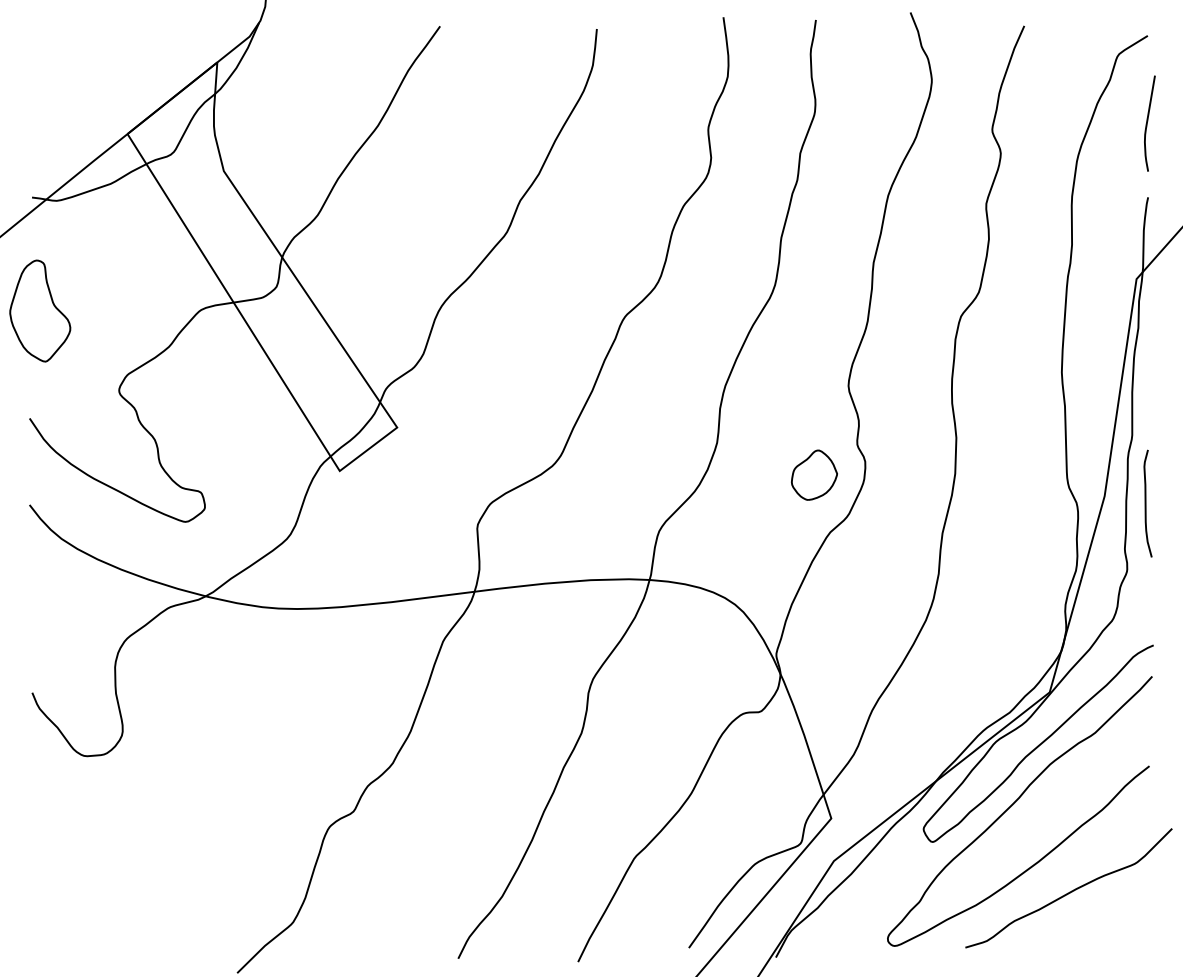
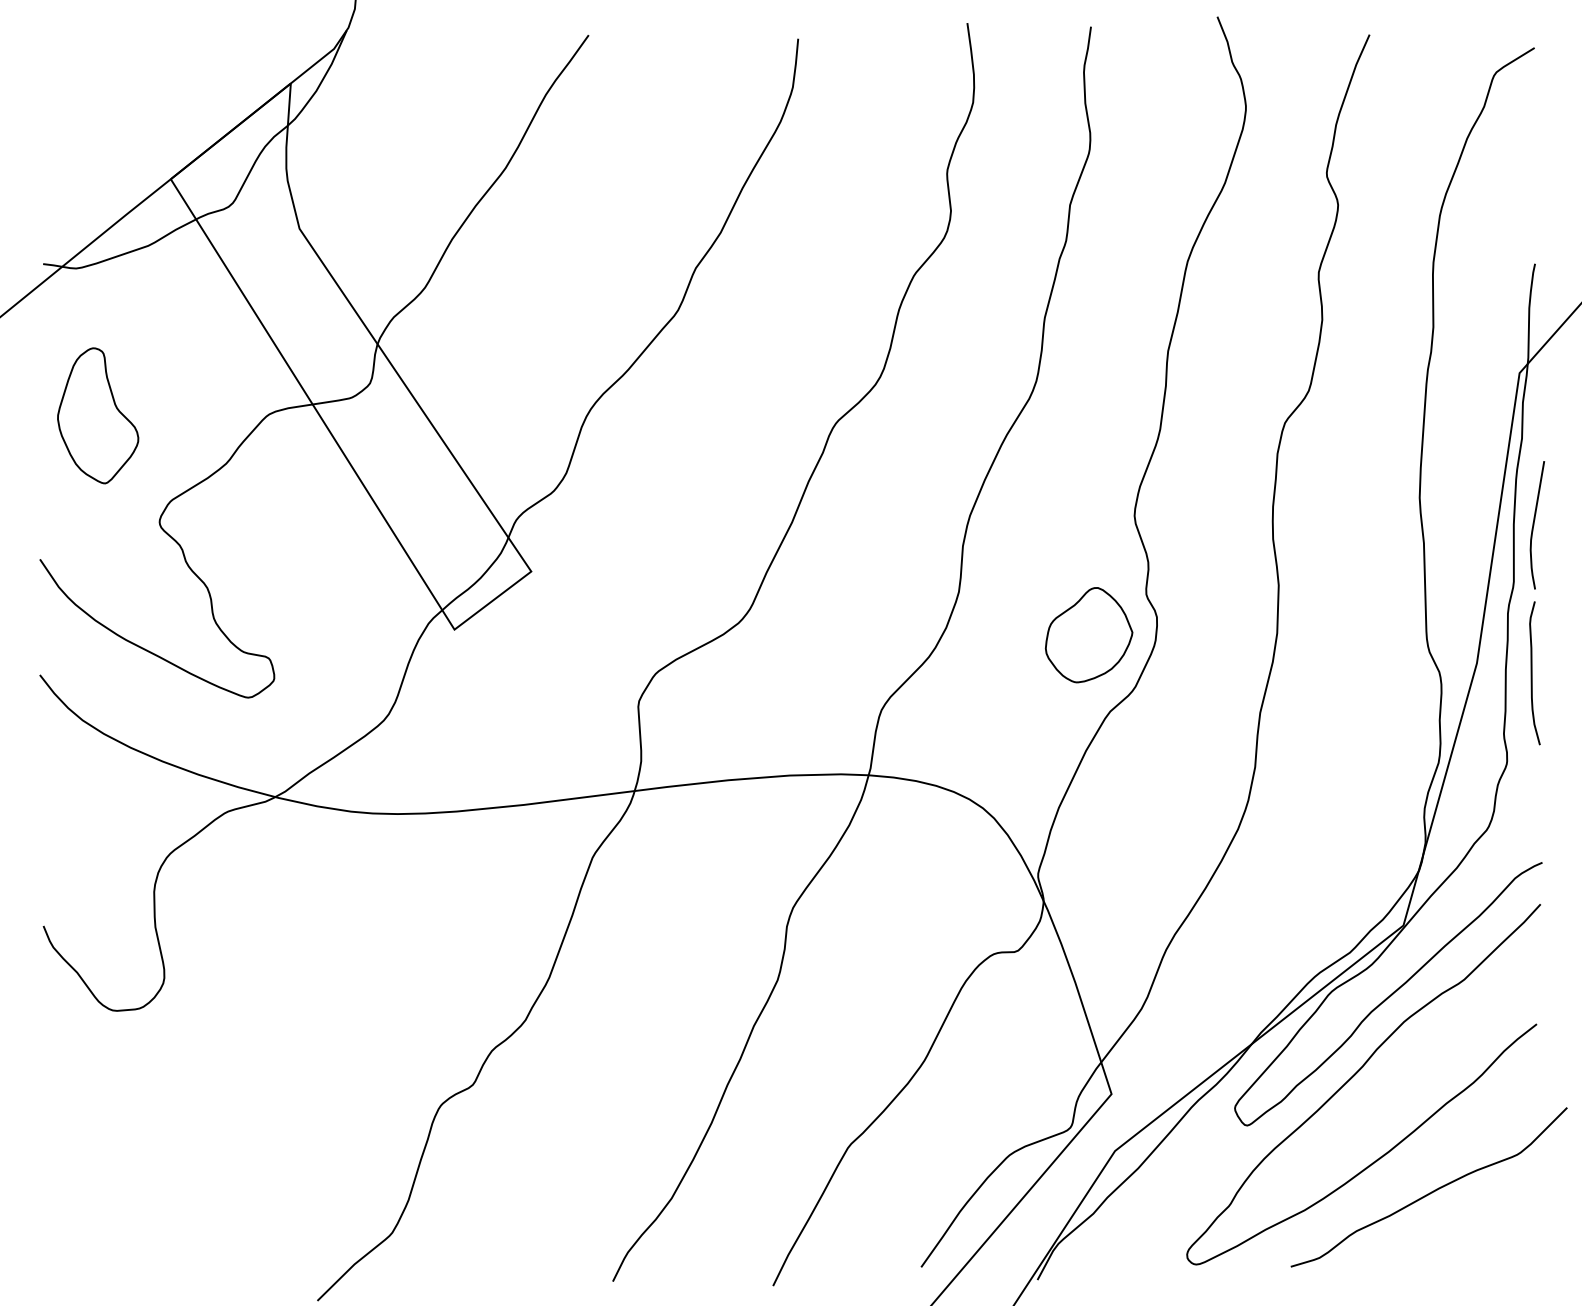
curve: (1147, 123) -> (1534, 525), moved
part: (40, 310) -> (98, 415), moved
part: (814, 475) -> (1088, 635), size x1.43

